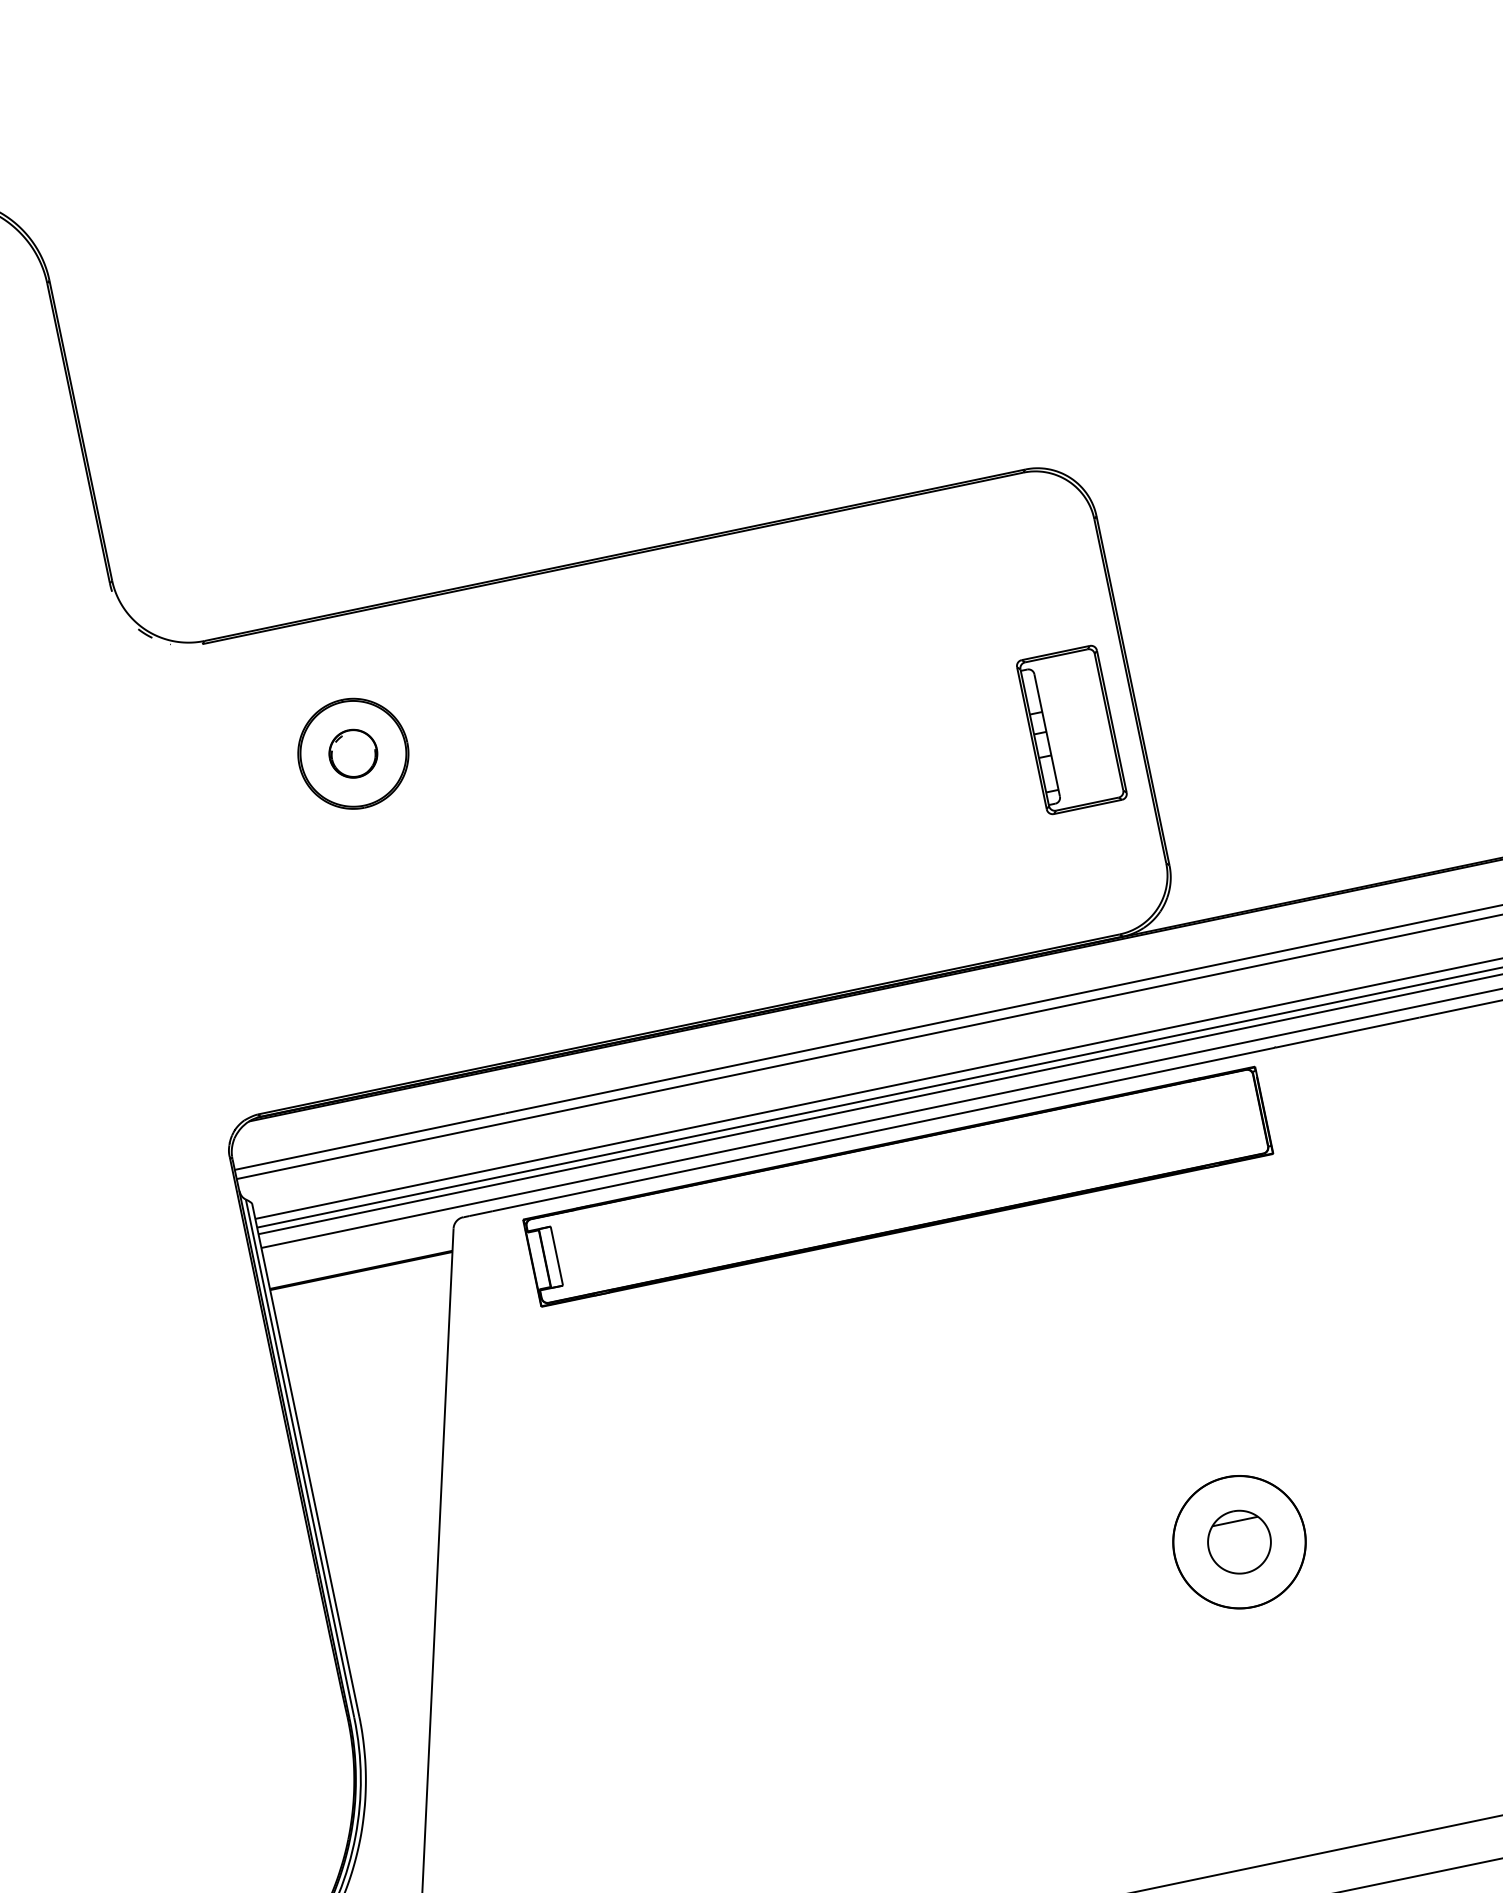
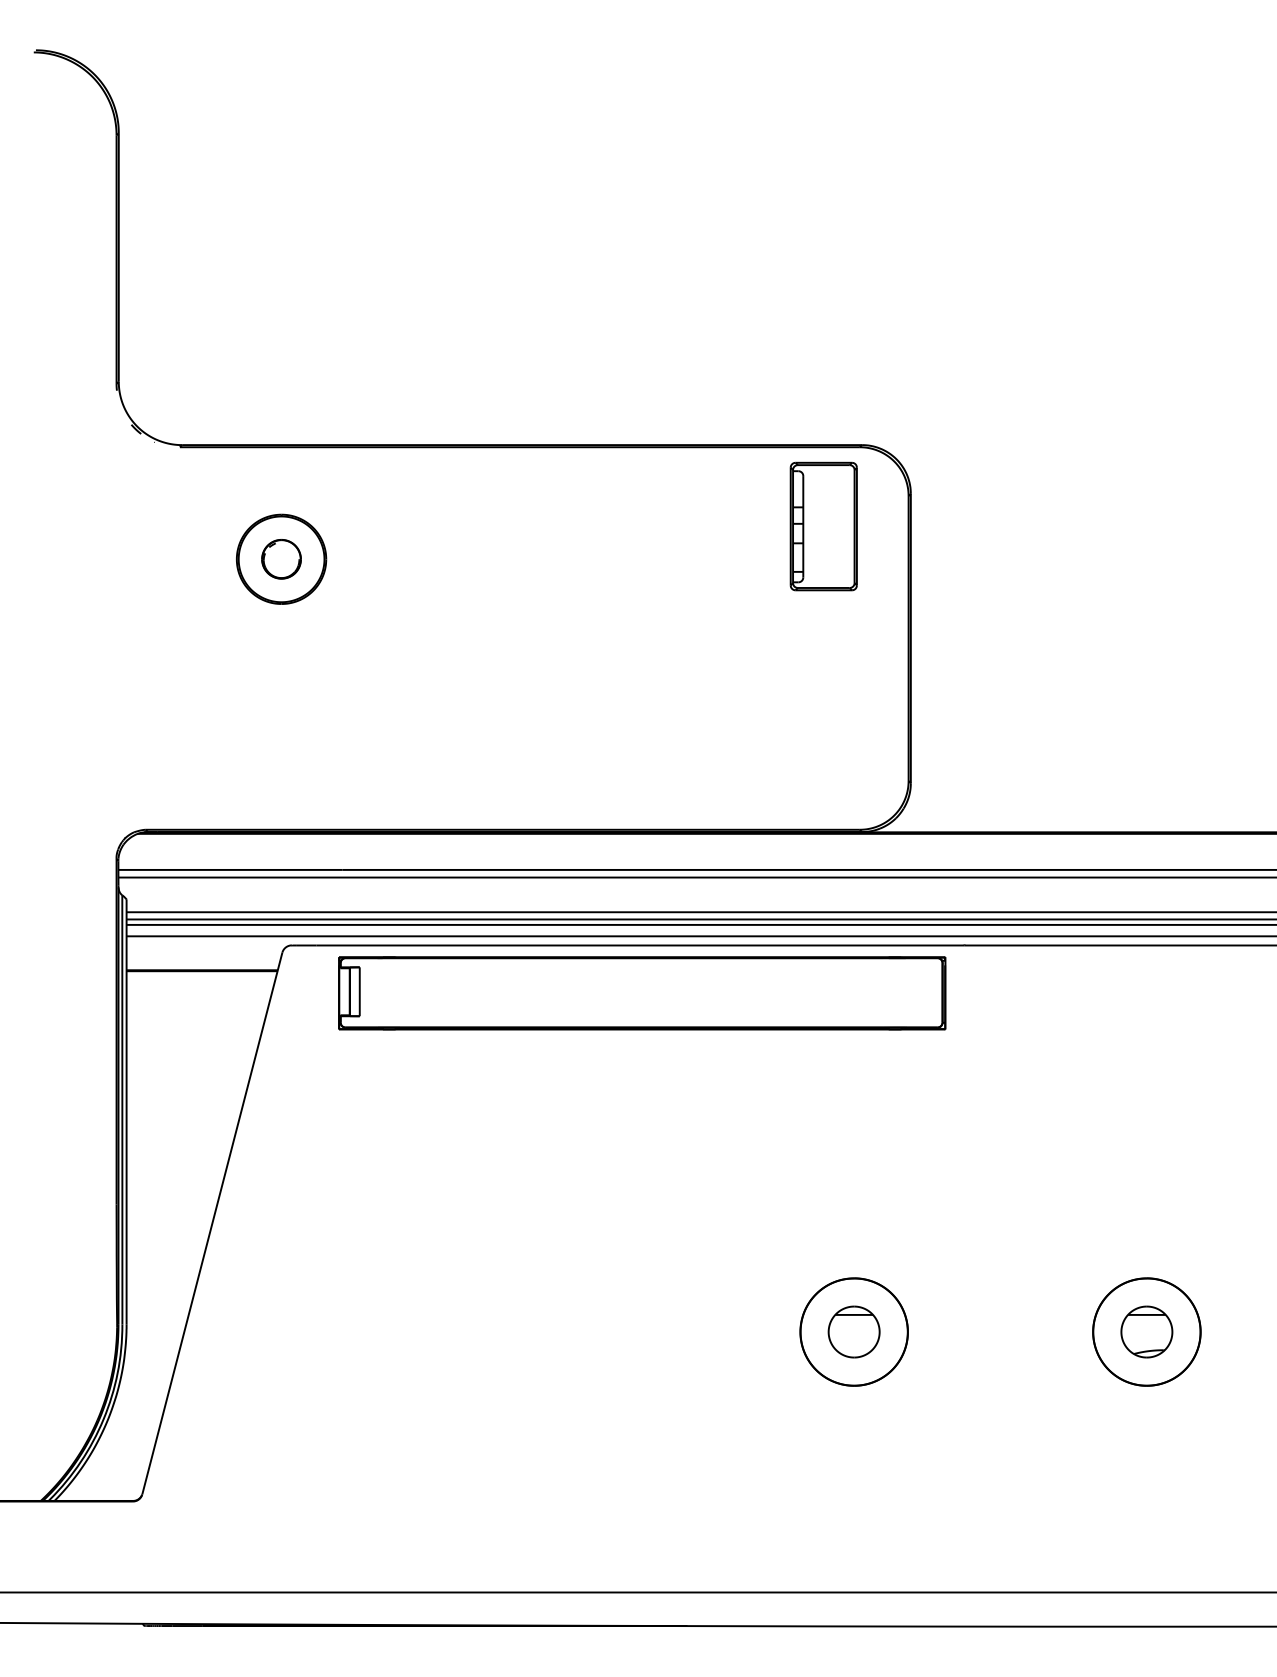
part: (1071, 729) -> (823, 526), moved

